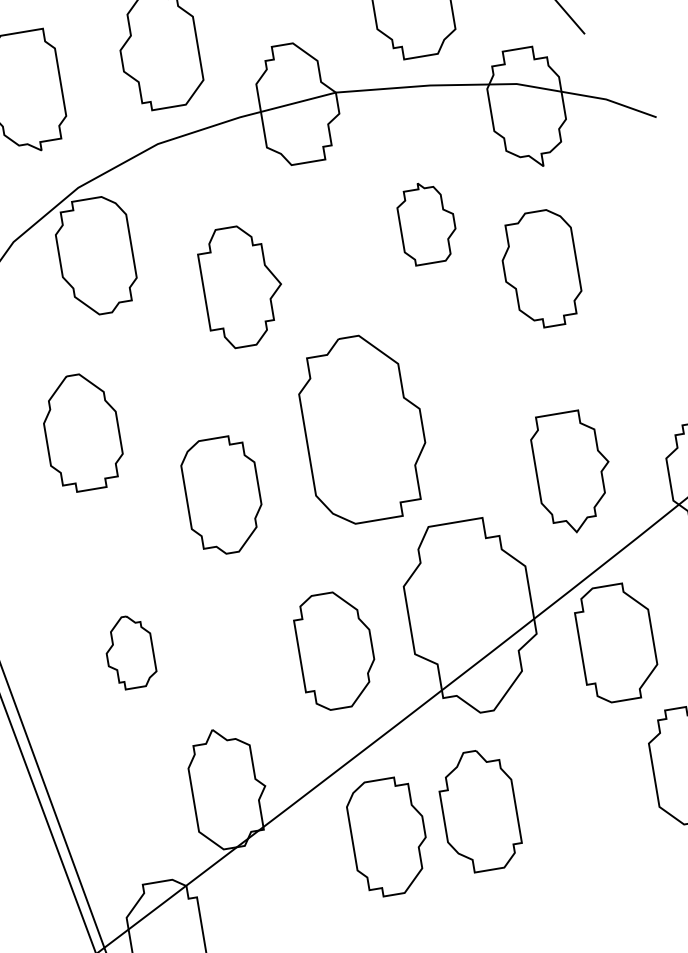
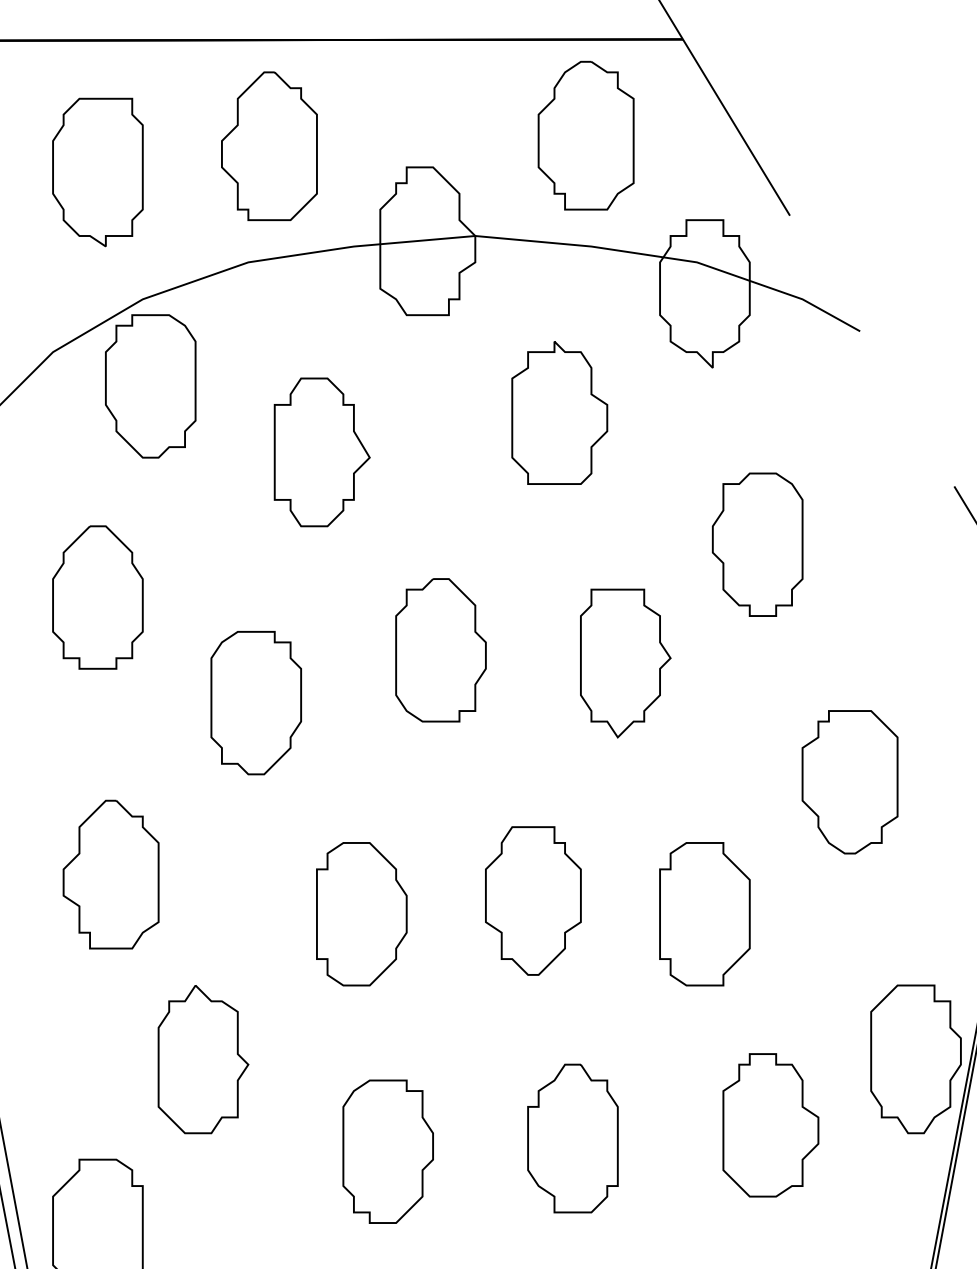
part: (426, 222) -> (559, 412), size x1.43
part: (540, 269) -> (757, 544), moved
part: (363, 428) -> (440, 650), size x0.62
part: (573, 472) -> (625, 663), moved
part: (471, 616) -> (533, 900), size x0.62
part: (616, 643) -> (704, 914), moved
part: (129, 652) -> (110, 874), size x1.67
part: (479, 810) -> (572, 1138), moved

